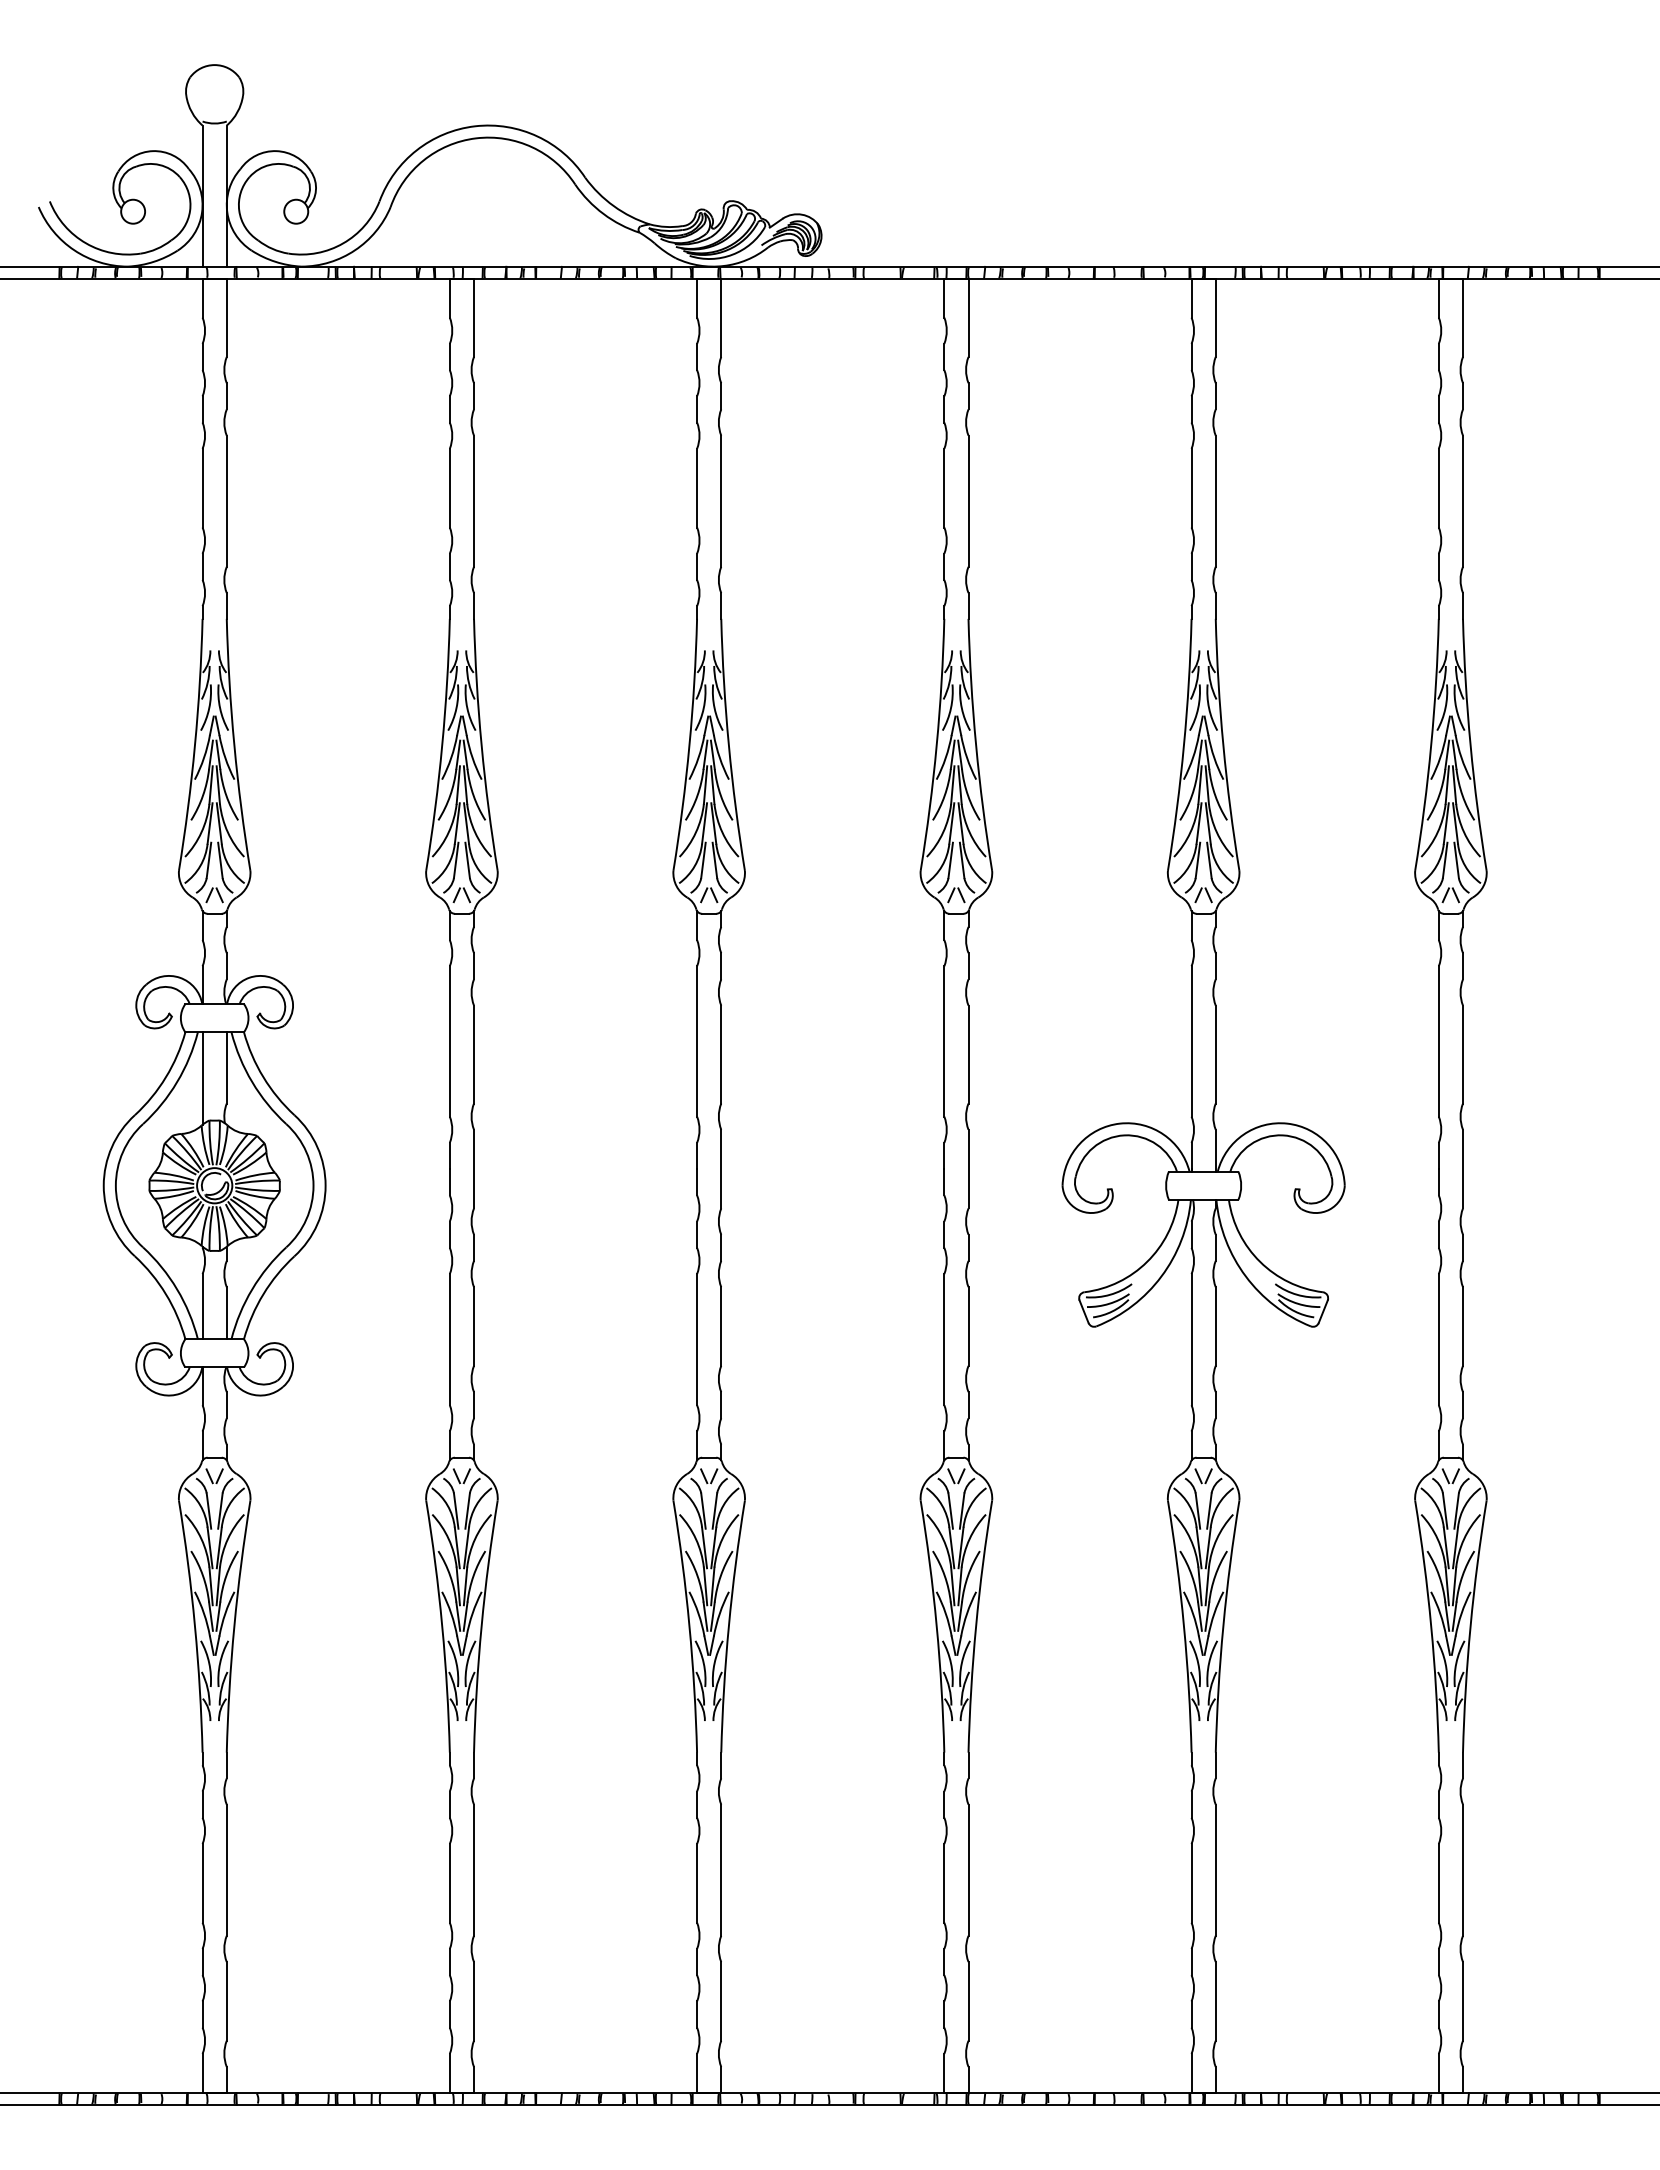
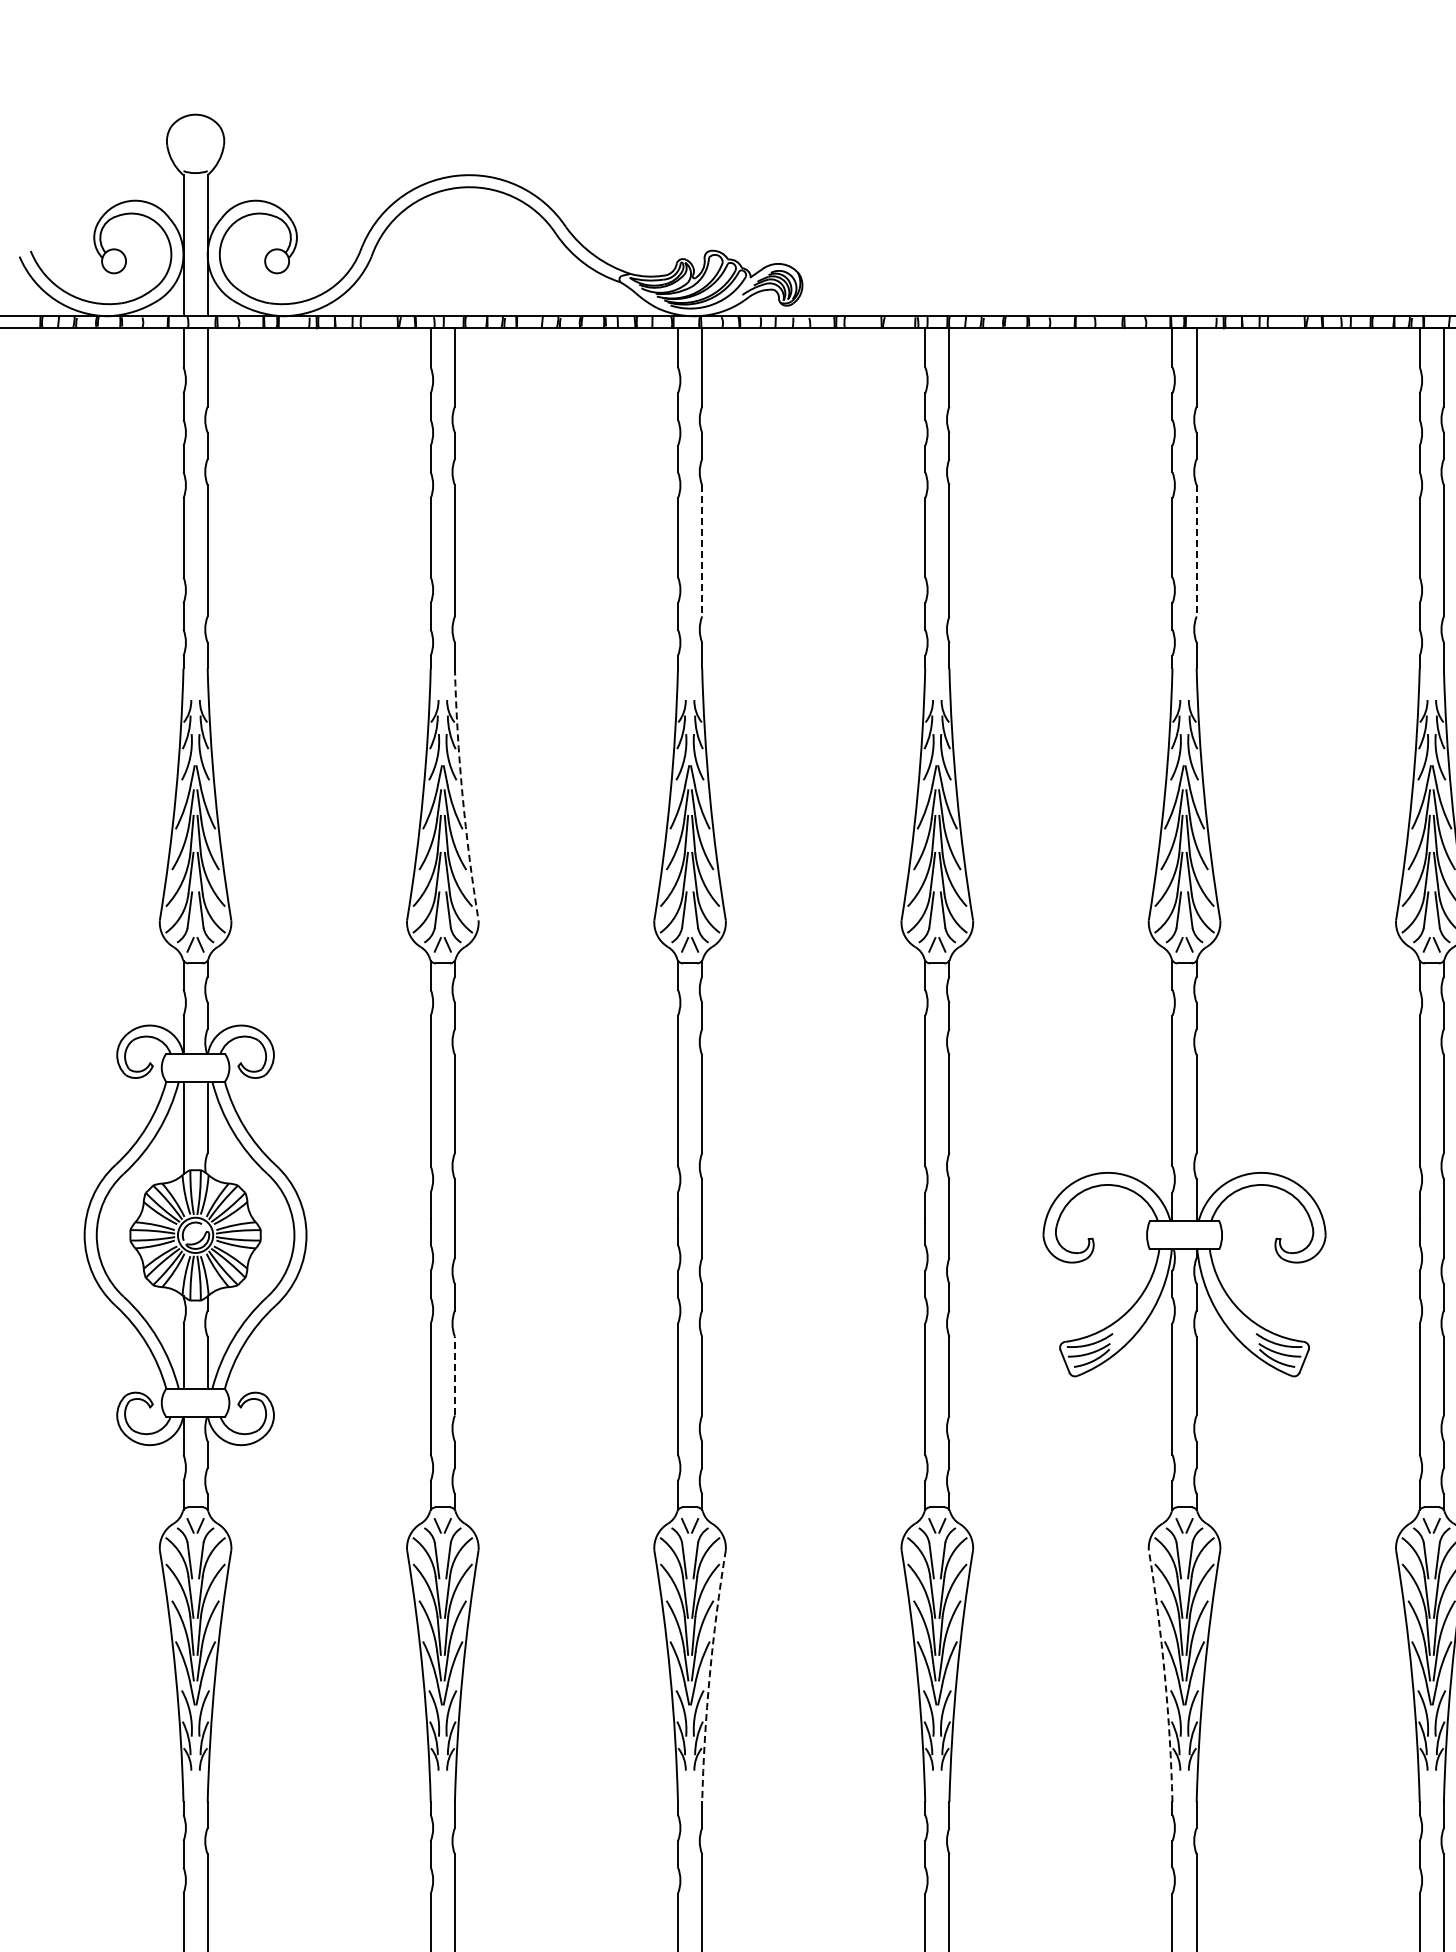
line: (721, 501) -> (702, 551), solid -> dashed
line: (1215, 501) -> (1196, 551), solid -> dashed
arc: (481, 745) -> (462, 795), solid -> dashed
line: (474, 1326) -> (455, 1376), solid -> dashed
arc: (728, 1626) -> (709, 1676), solid -> dashed
arc: (1183, 1626) -> (1164, 1676), solid -> dashed

